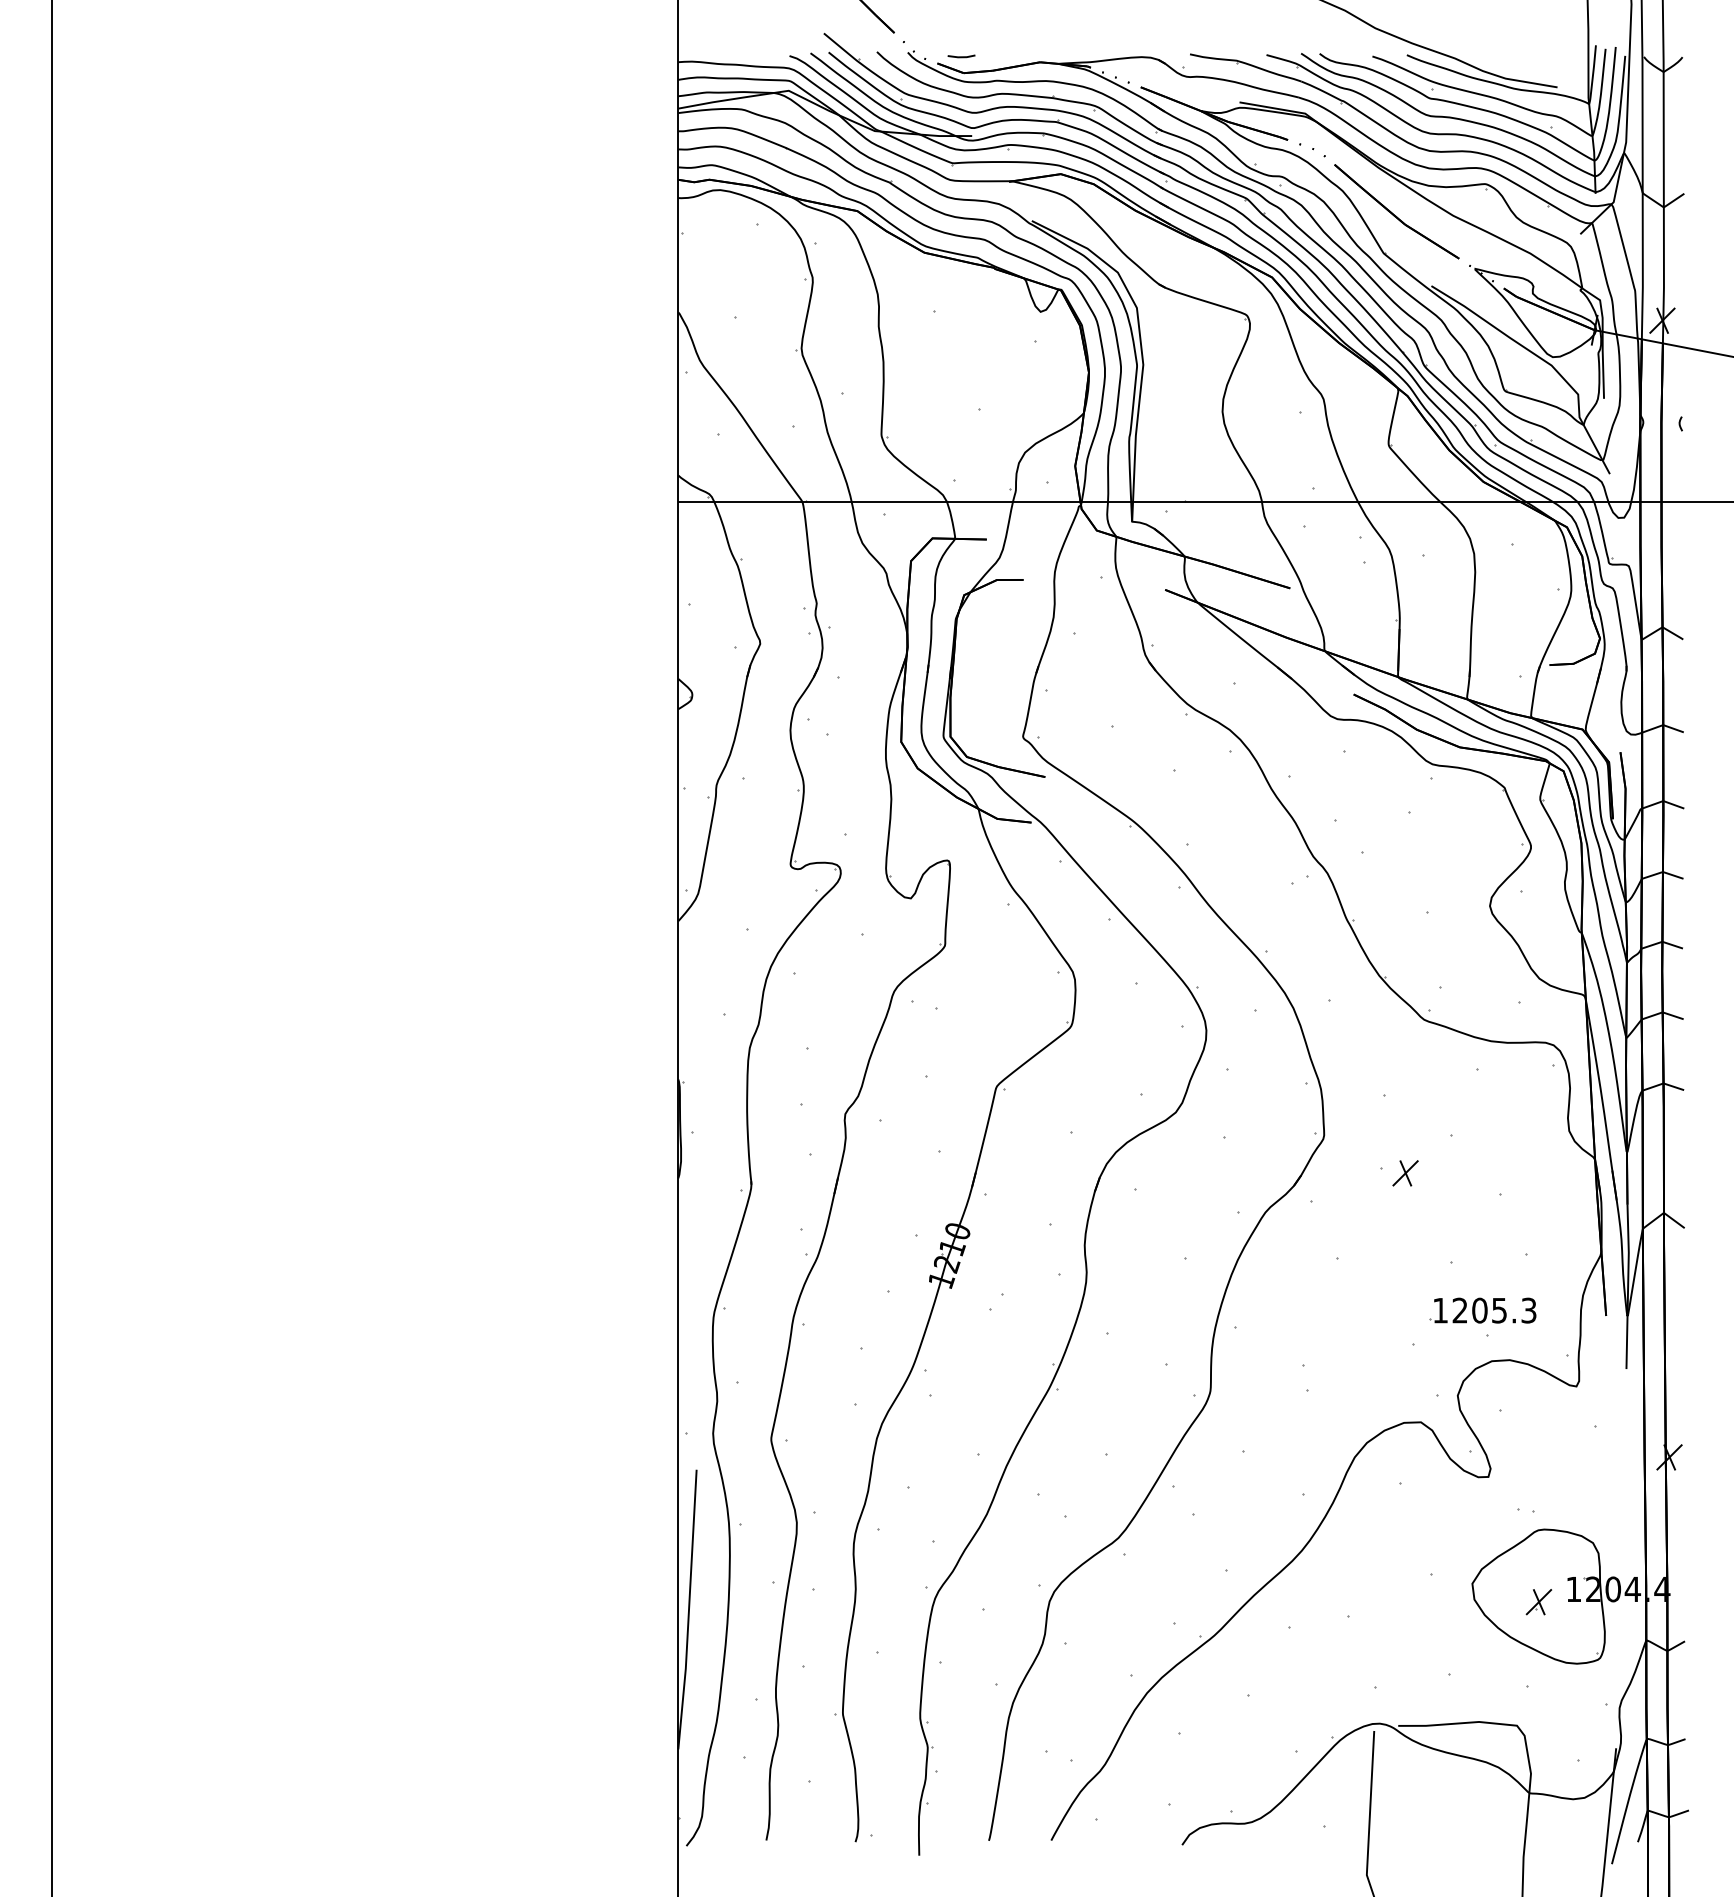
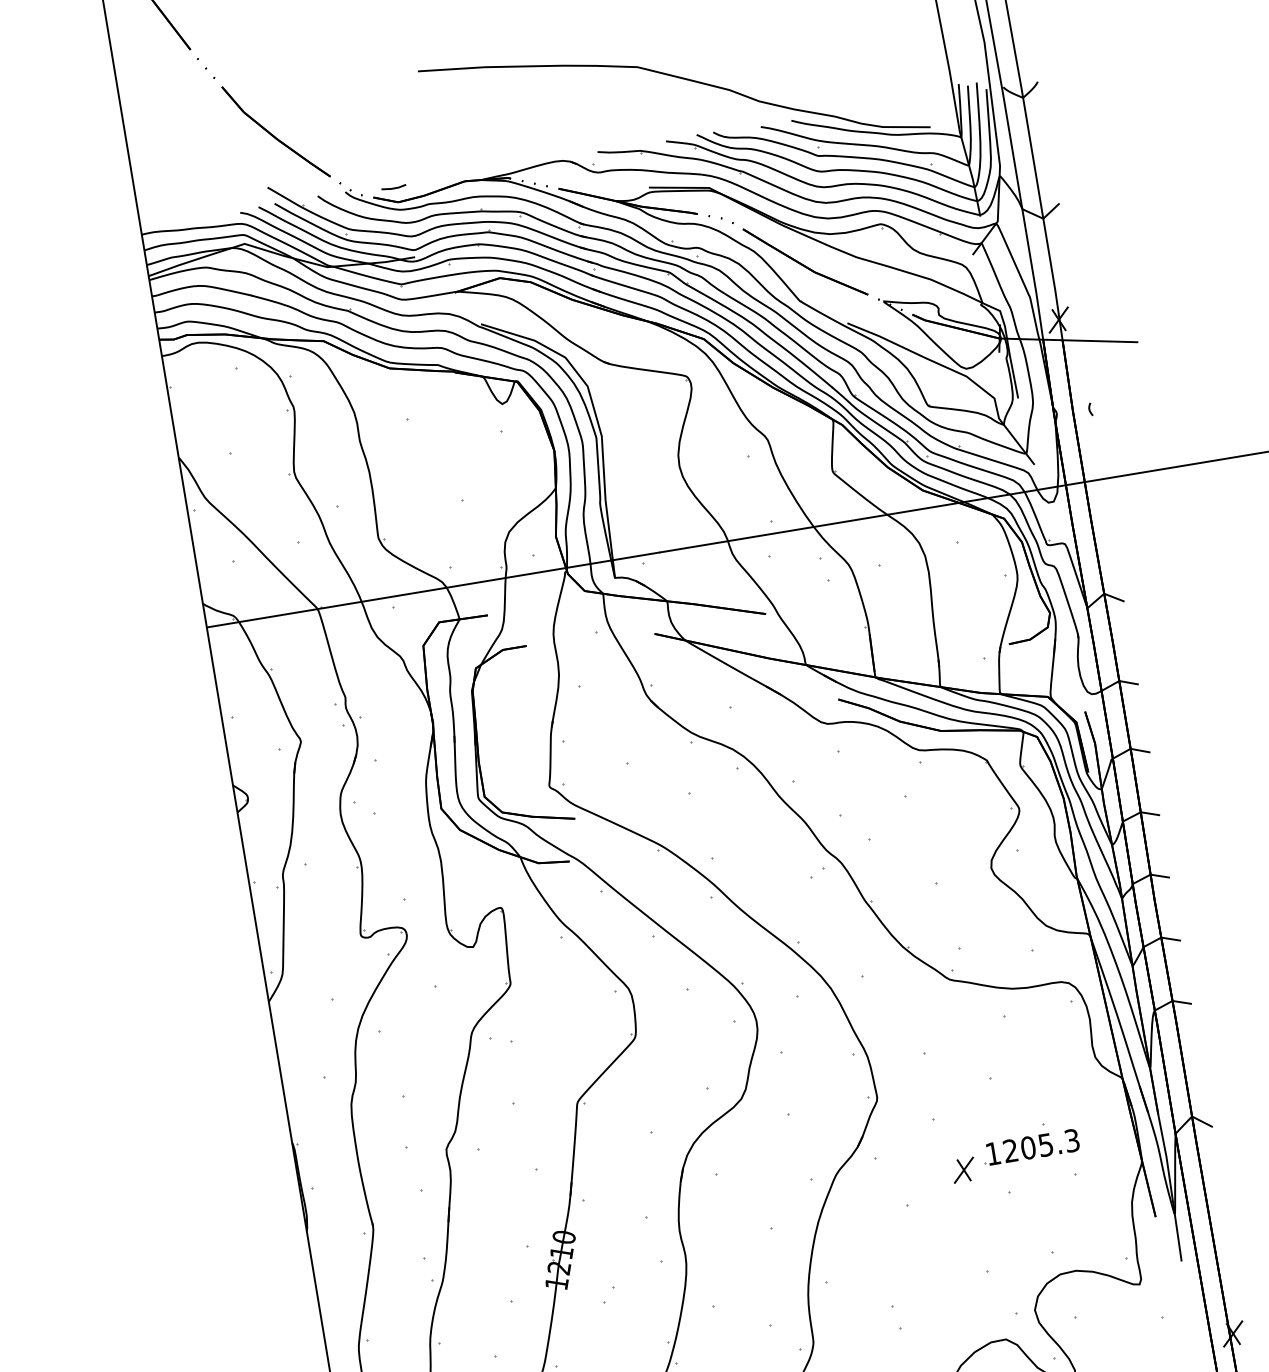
part: (1405, 1173) -> (963, 1170), moved
part: (1482, 1310) -> (1030, 1147), moved

